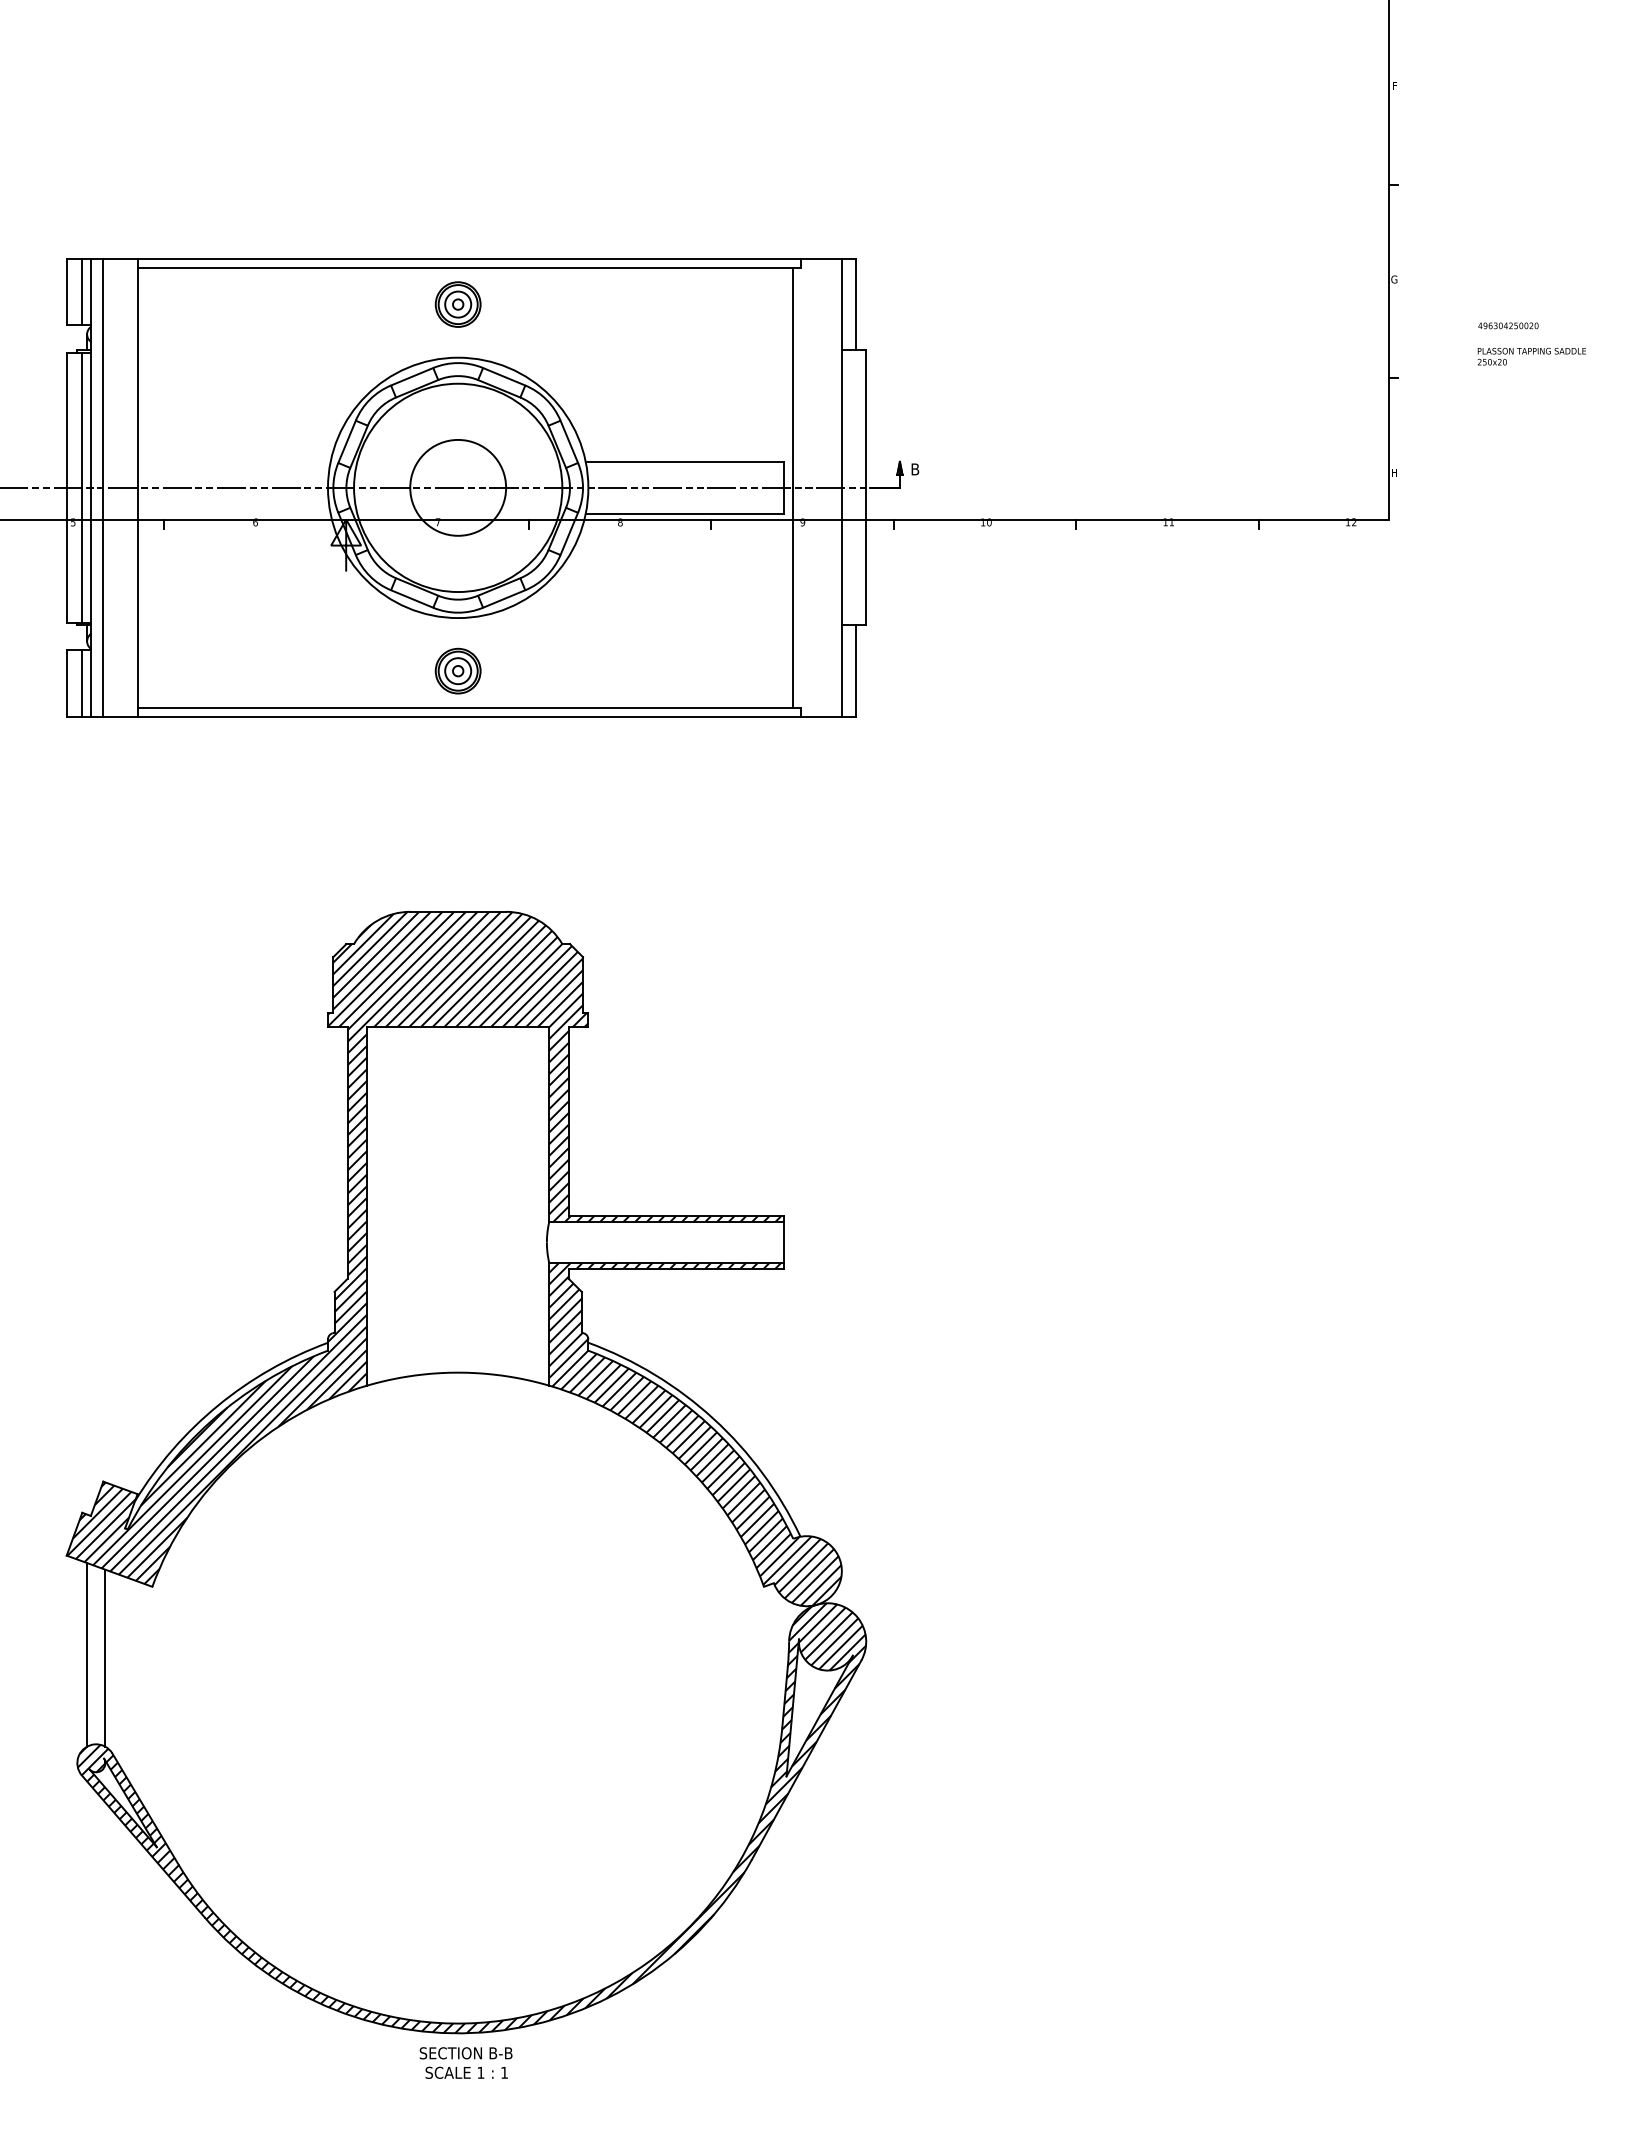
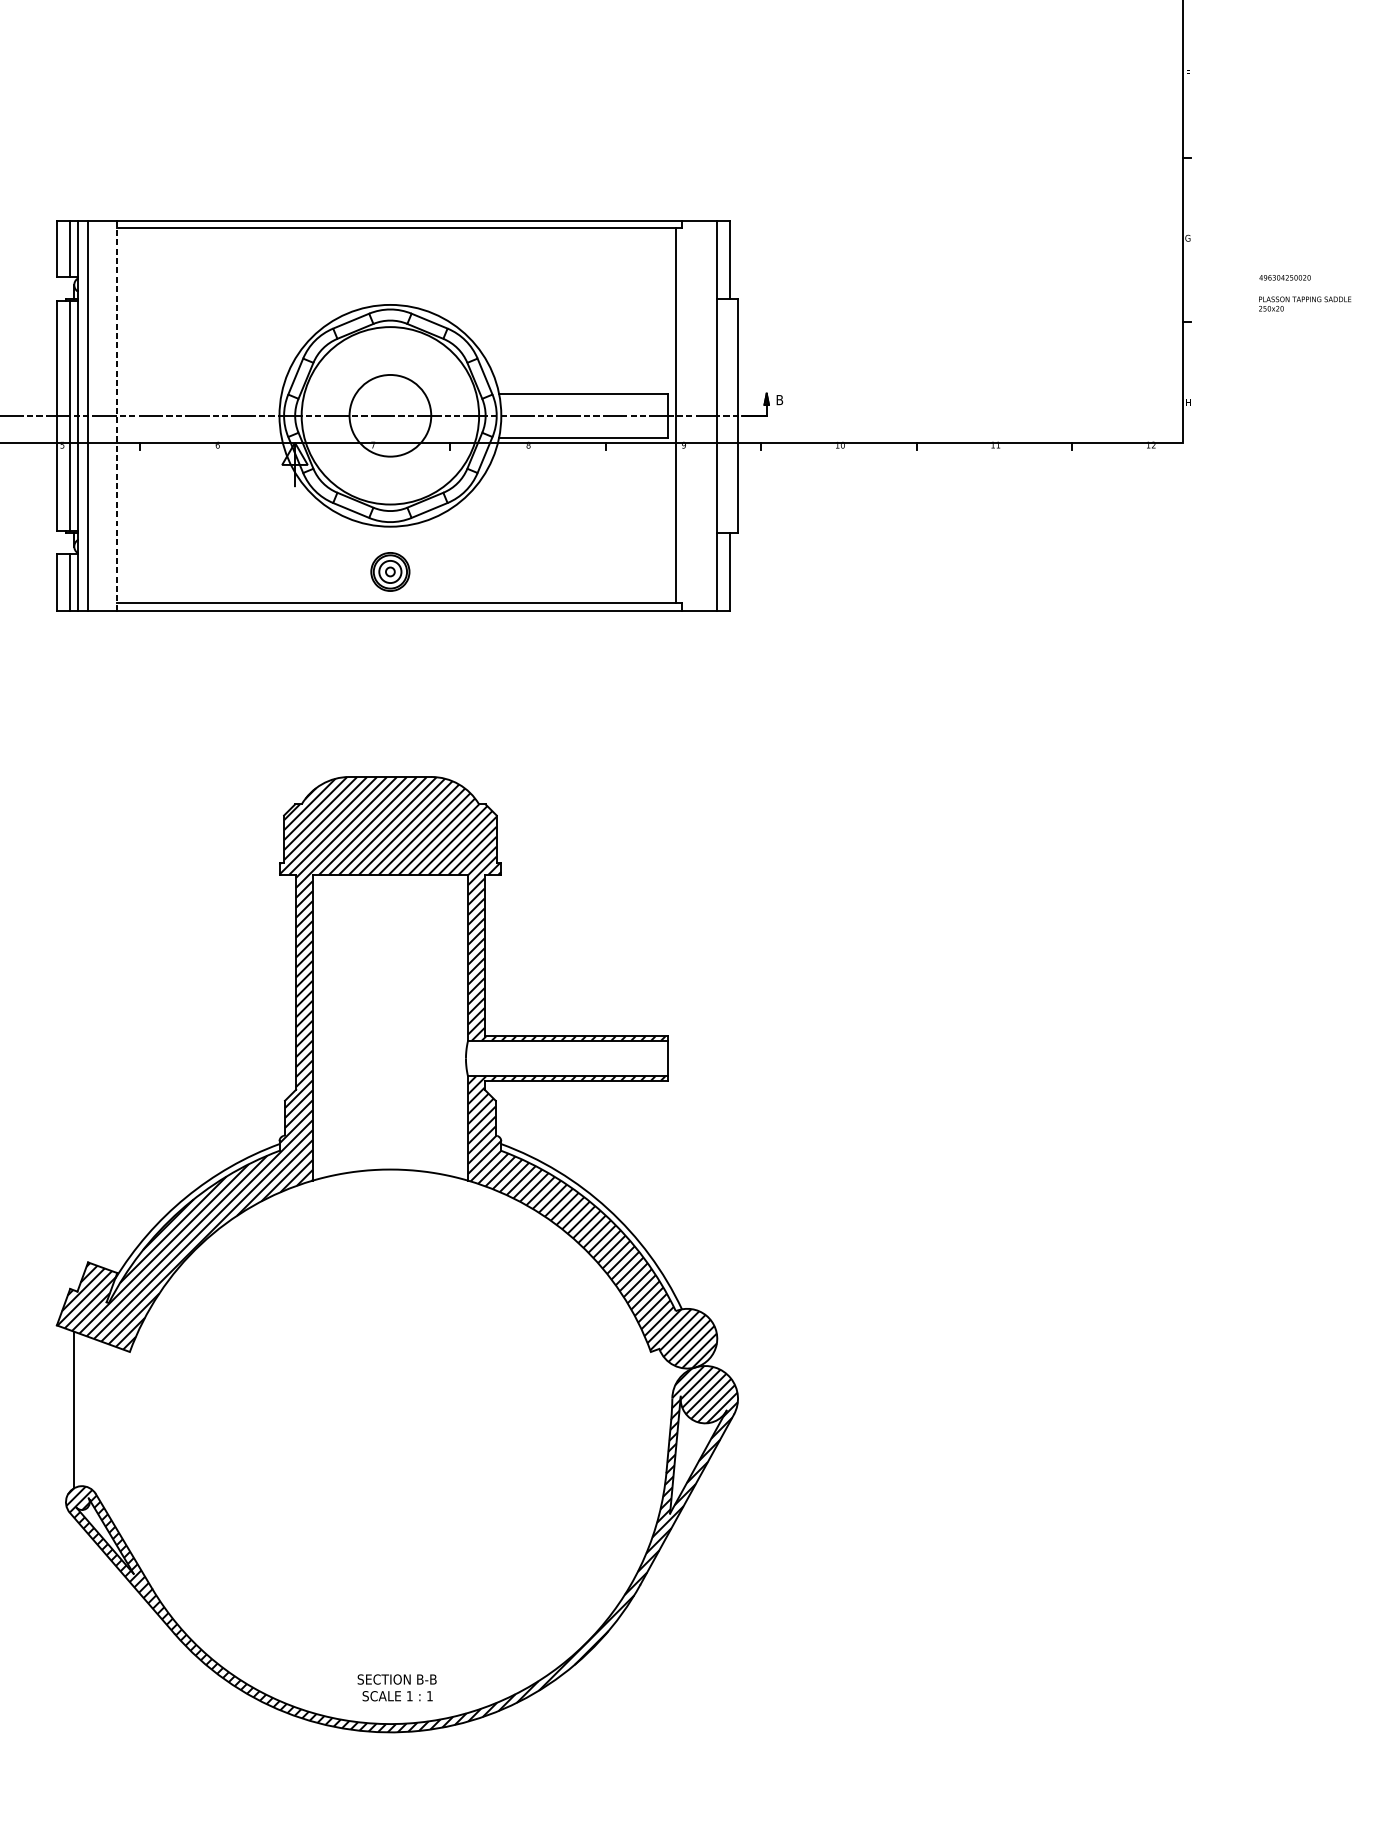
part: (457, 304) -> (389, 259), removed
line: (137, 488) -> (117, 416), solid -> dashed
line: (105, 1657) -> (89, 1412), removed
text: (465, 2062) -> (396, 1687), moved

